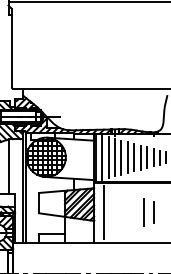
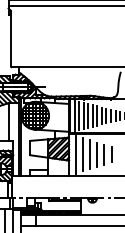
line: (114, 212) -> (83, 154), added
line: (124, 212) -> (90, 154), added
line: (134, 212) -> (97, 154), added

